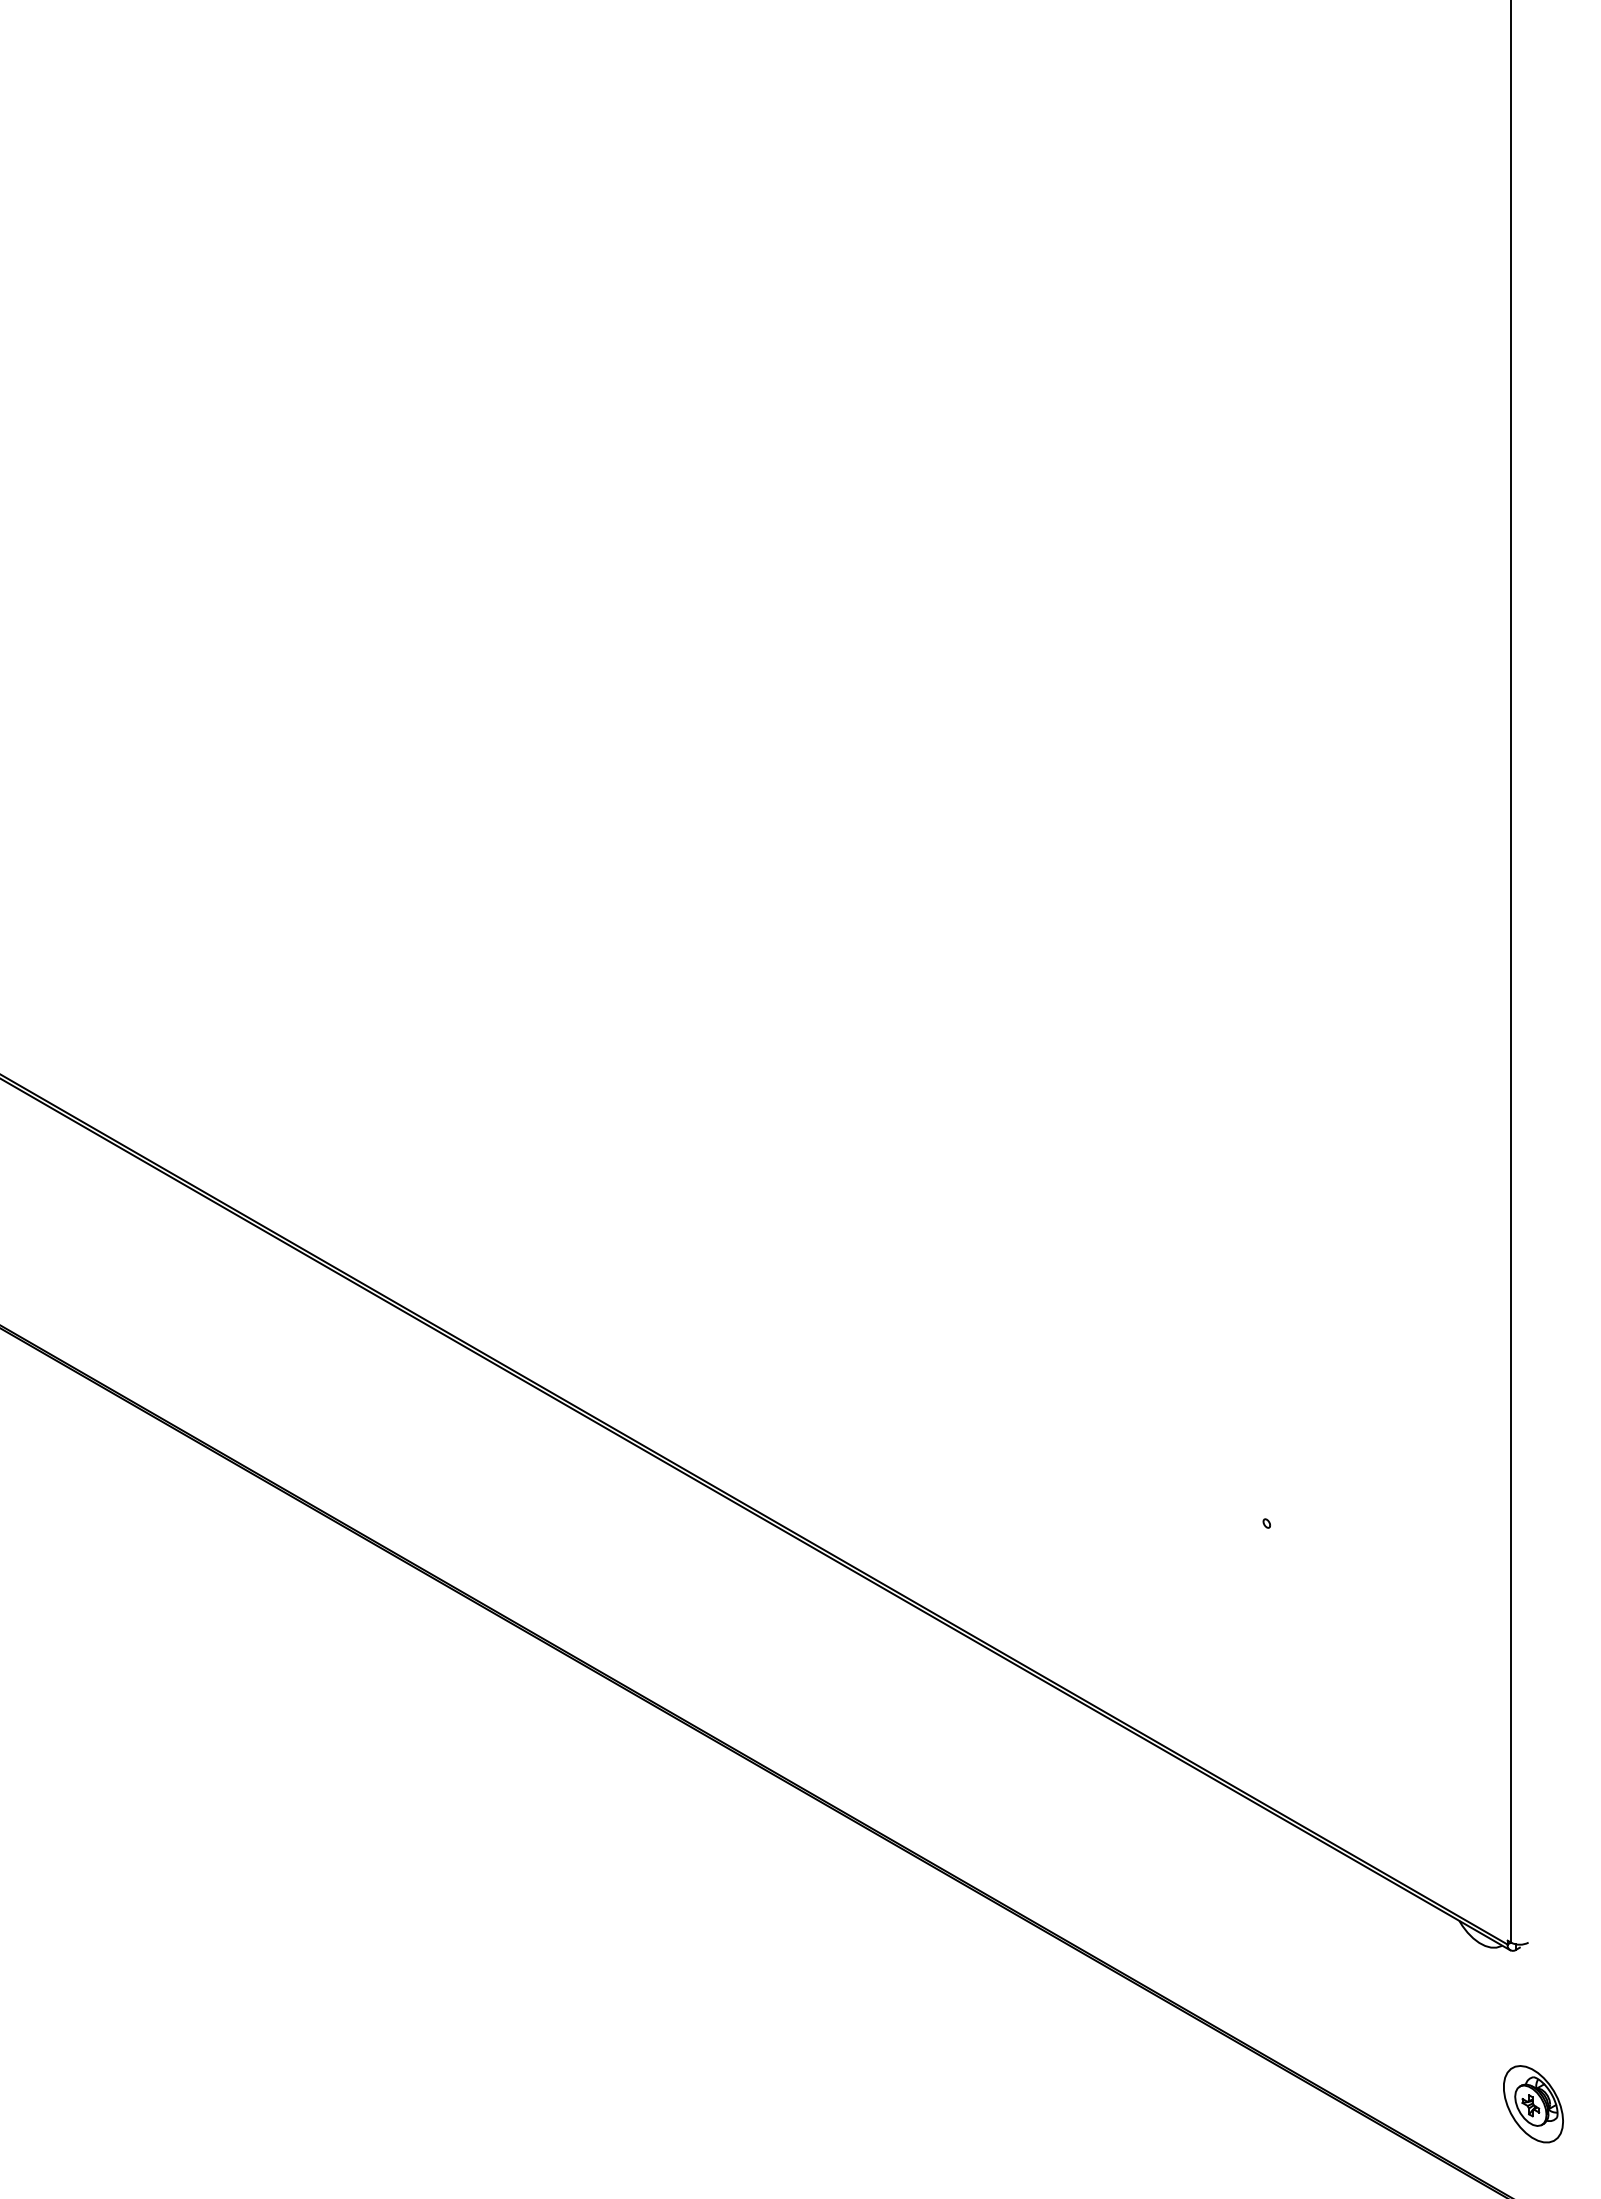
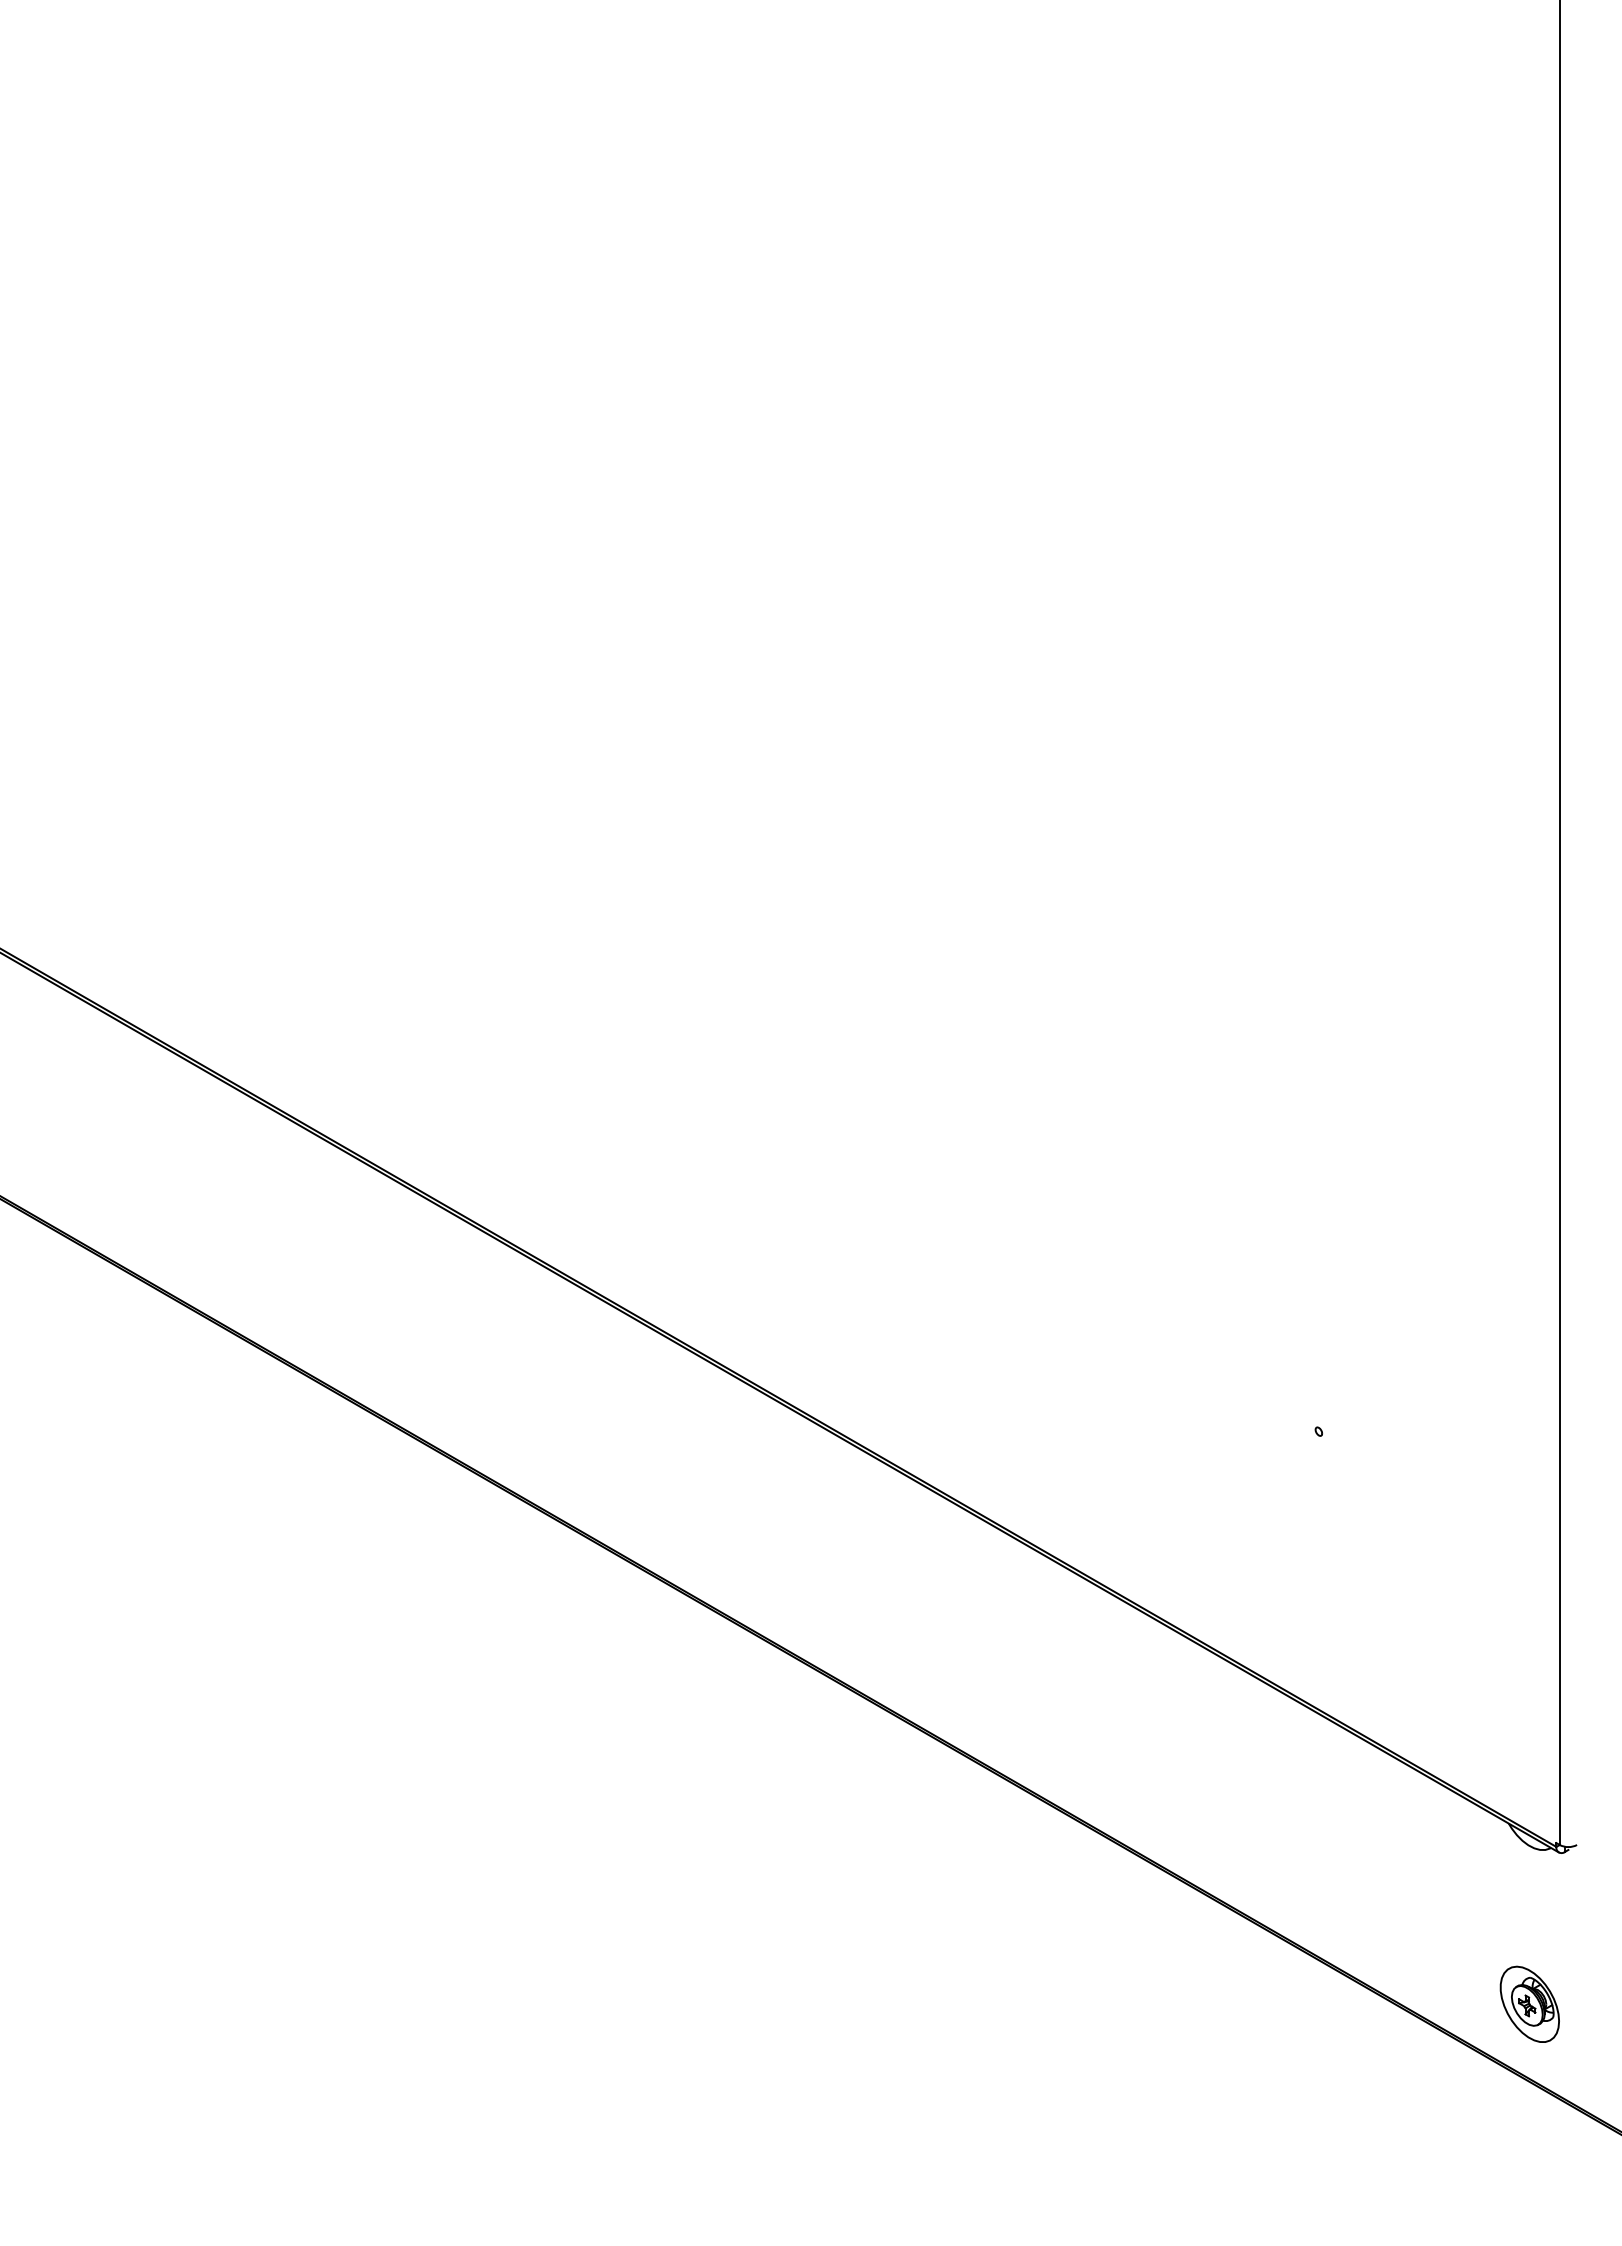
part: (1533, 2103) -> (1529, 2003), moved

